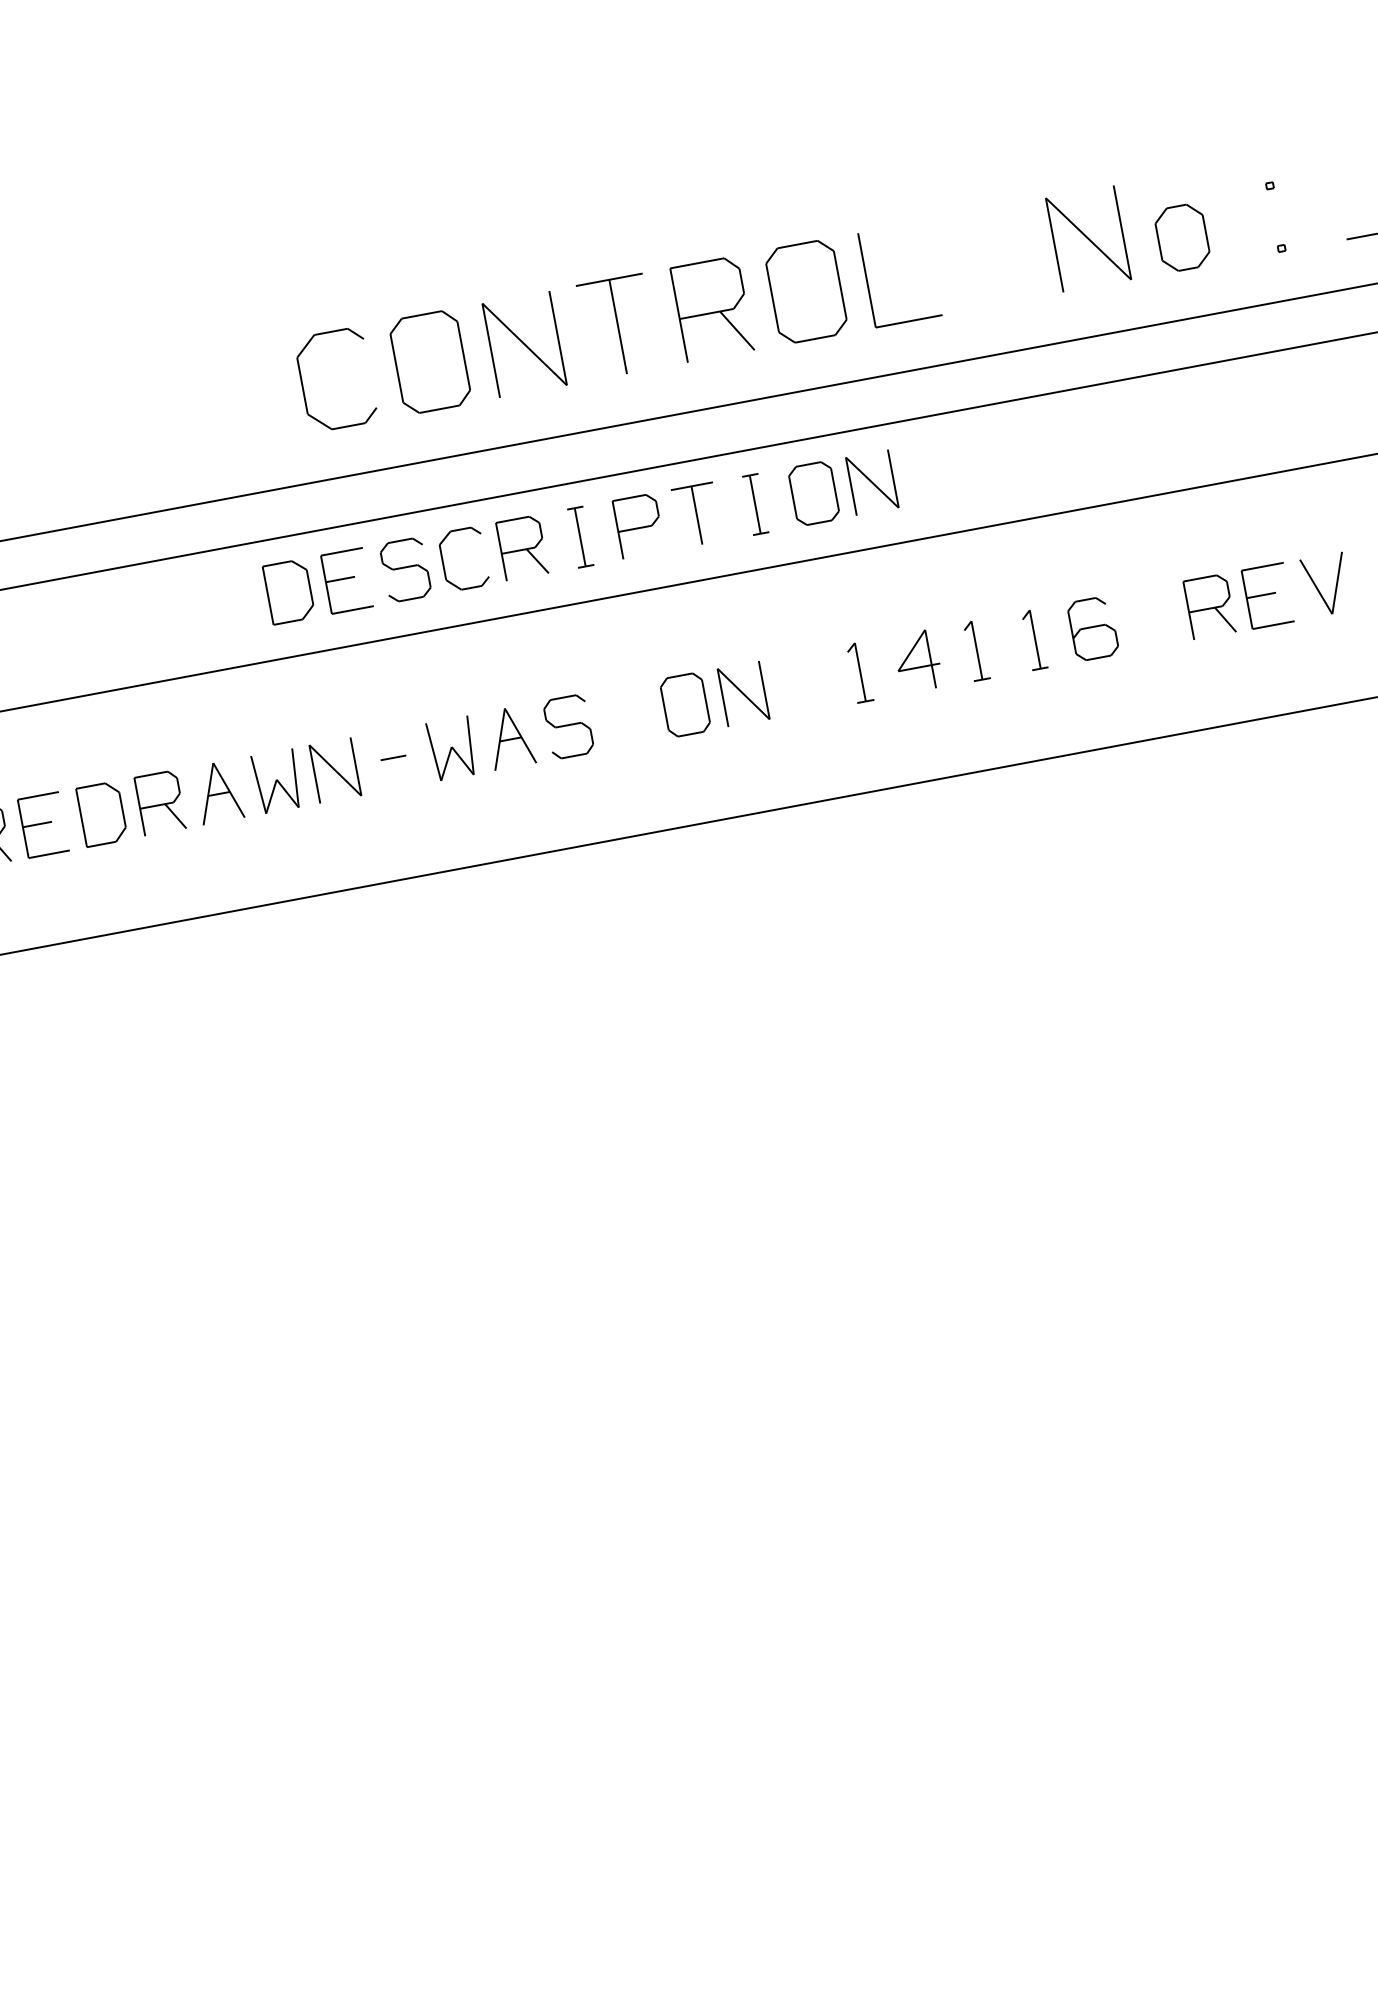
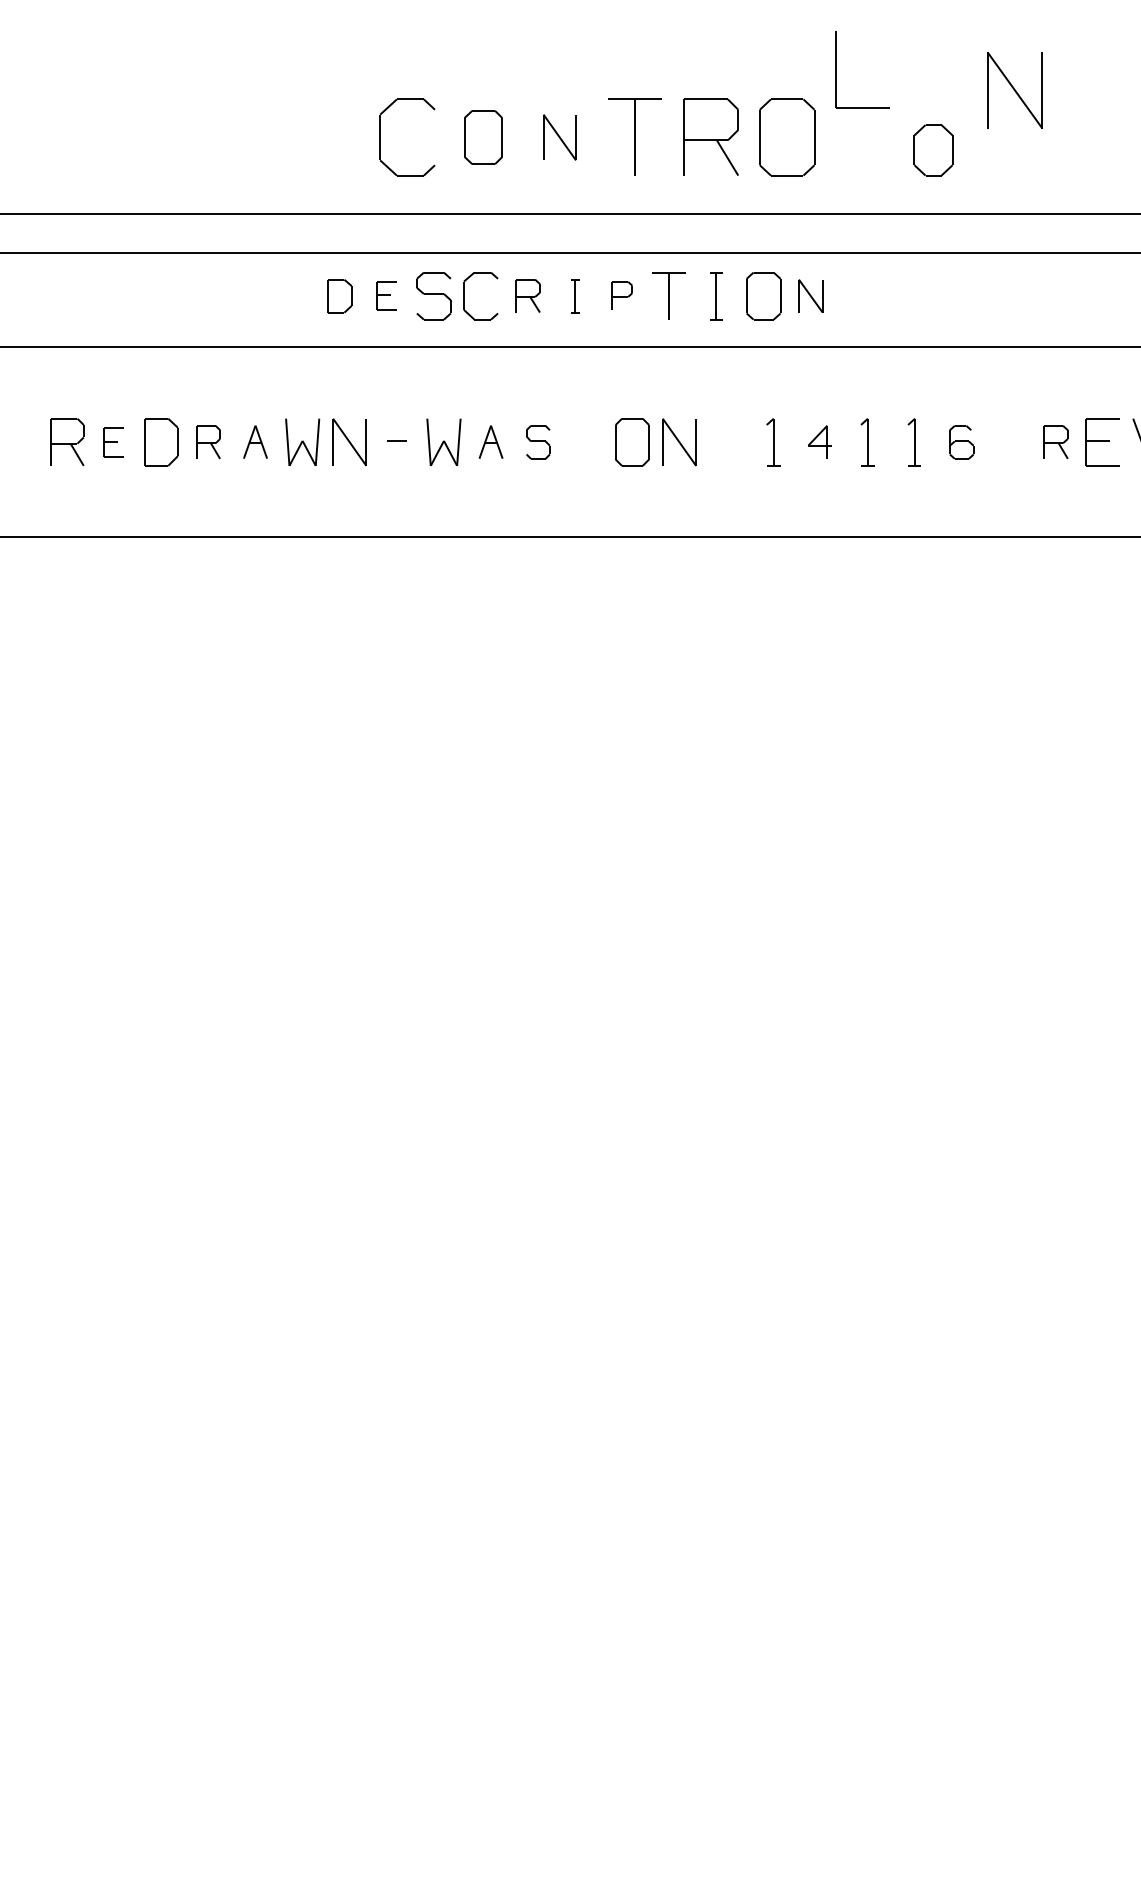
part: (1182, 238) -> (933, 150), moved
part: (1087, 239) -> (1014, 90), moved
part: (867, 280) -> (836, 69), moved
part: (524, 344) -> (559, 137), size x0.6
part: (430, 362) -> (483, 137), size x0.7
part: (871, 481) -> (810, 295), size x0.7
part: (637, 525) -> (621, 295), size x0.6
part: (581, 537) -> (575, 296), size x0.7
part: (521, 547) -> (527, 295), size x0.7
part: (347, 581) -> (386, 296), size x0.6
part: (288, 592) -> (339, 296), size x0.7
part: (1209, 607) -> (1055, 442), size x0.7
part: (1092, 628) -> (961, 442), size x0.7
part: (916, 660) -> (819, 441), size x0.7
part: (569, 727) -> (538, 442), size x0.7
part: (509, 736) -> (490, 441), size x0.7
part: (218, 791) -> (255, 441), size x0.7
part: (160, 803) -> (208, 442), size x0.7
part: (42, 825) -> (113, 442), size x0.6

